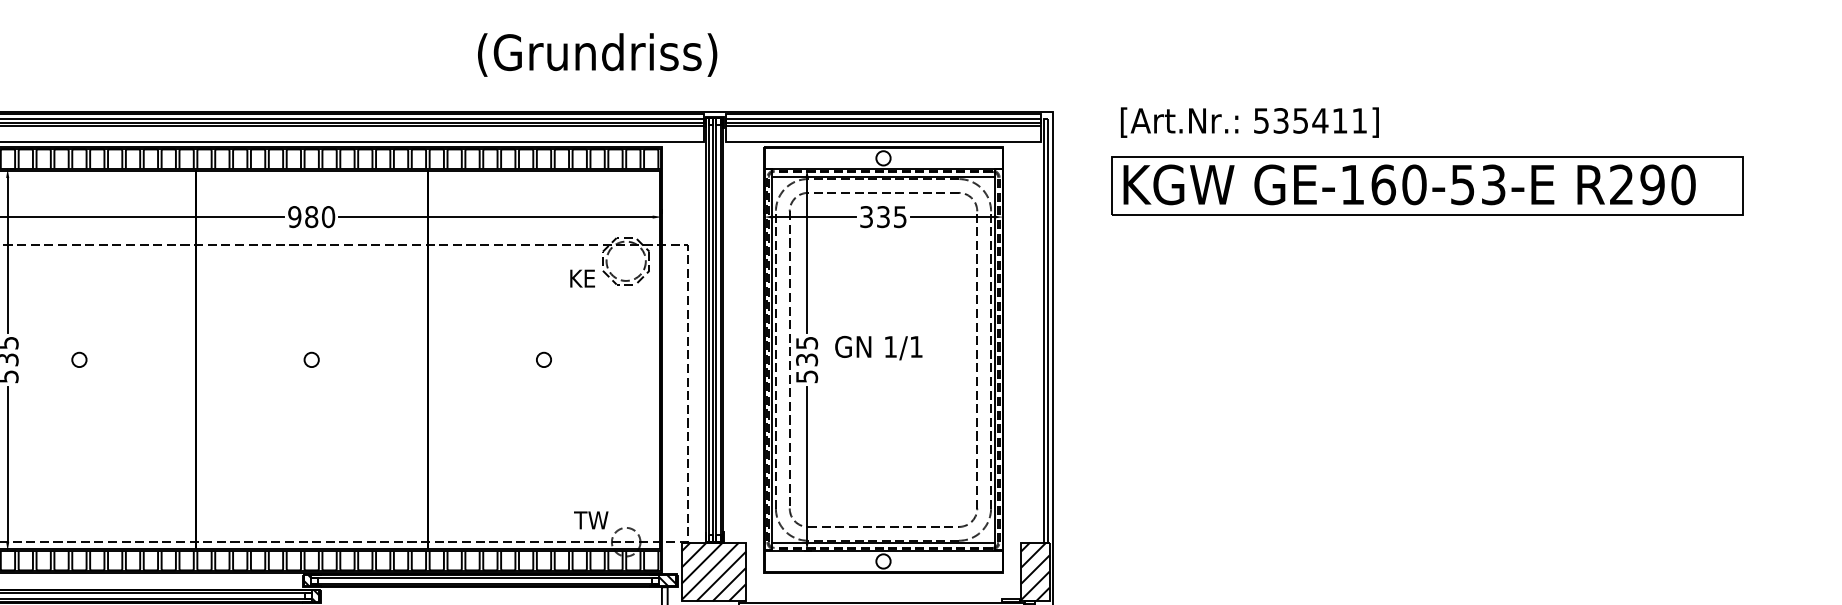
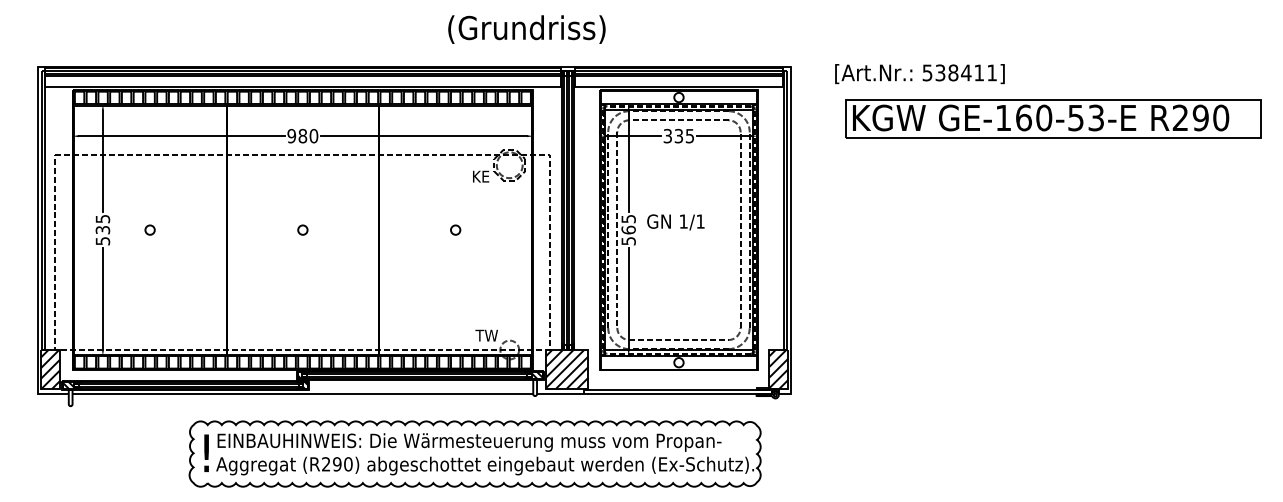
text: (596, 54) -> (526, 29), moved
text: (1300, 120) -> (953, 72), 535411] -> 538411]
part: (1428, 185) -> (1053, 118), moved
text: (806, 358) -> (628, 229), 535 -> 565

